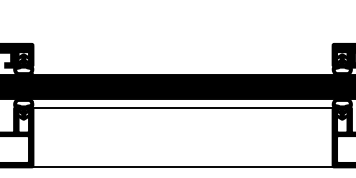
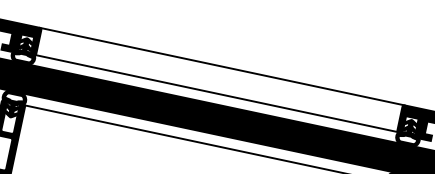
line: (182, 43) -> (221, 66), added
line: (182, 66) -> (215, 93), added

